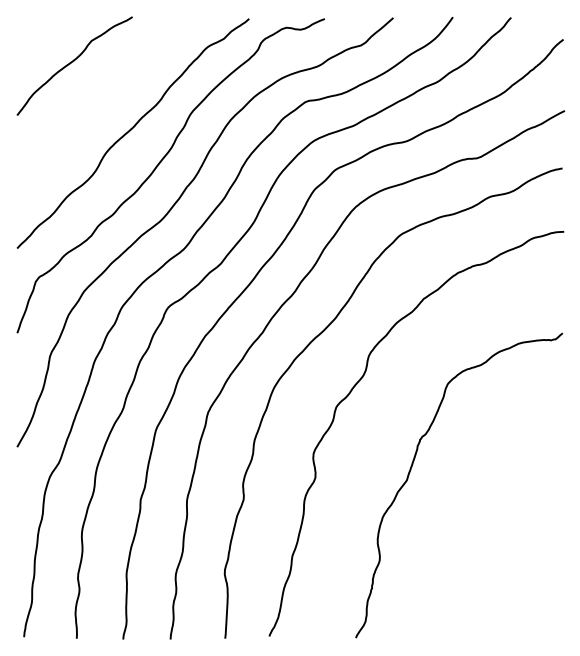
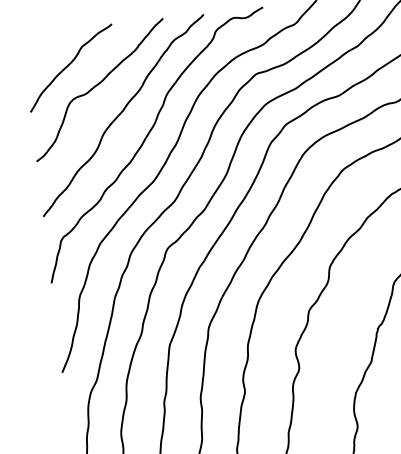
curve: (104, 92) -> (97, 86), added

